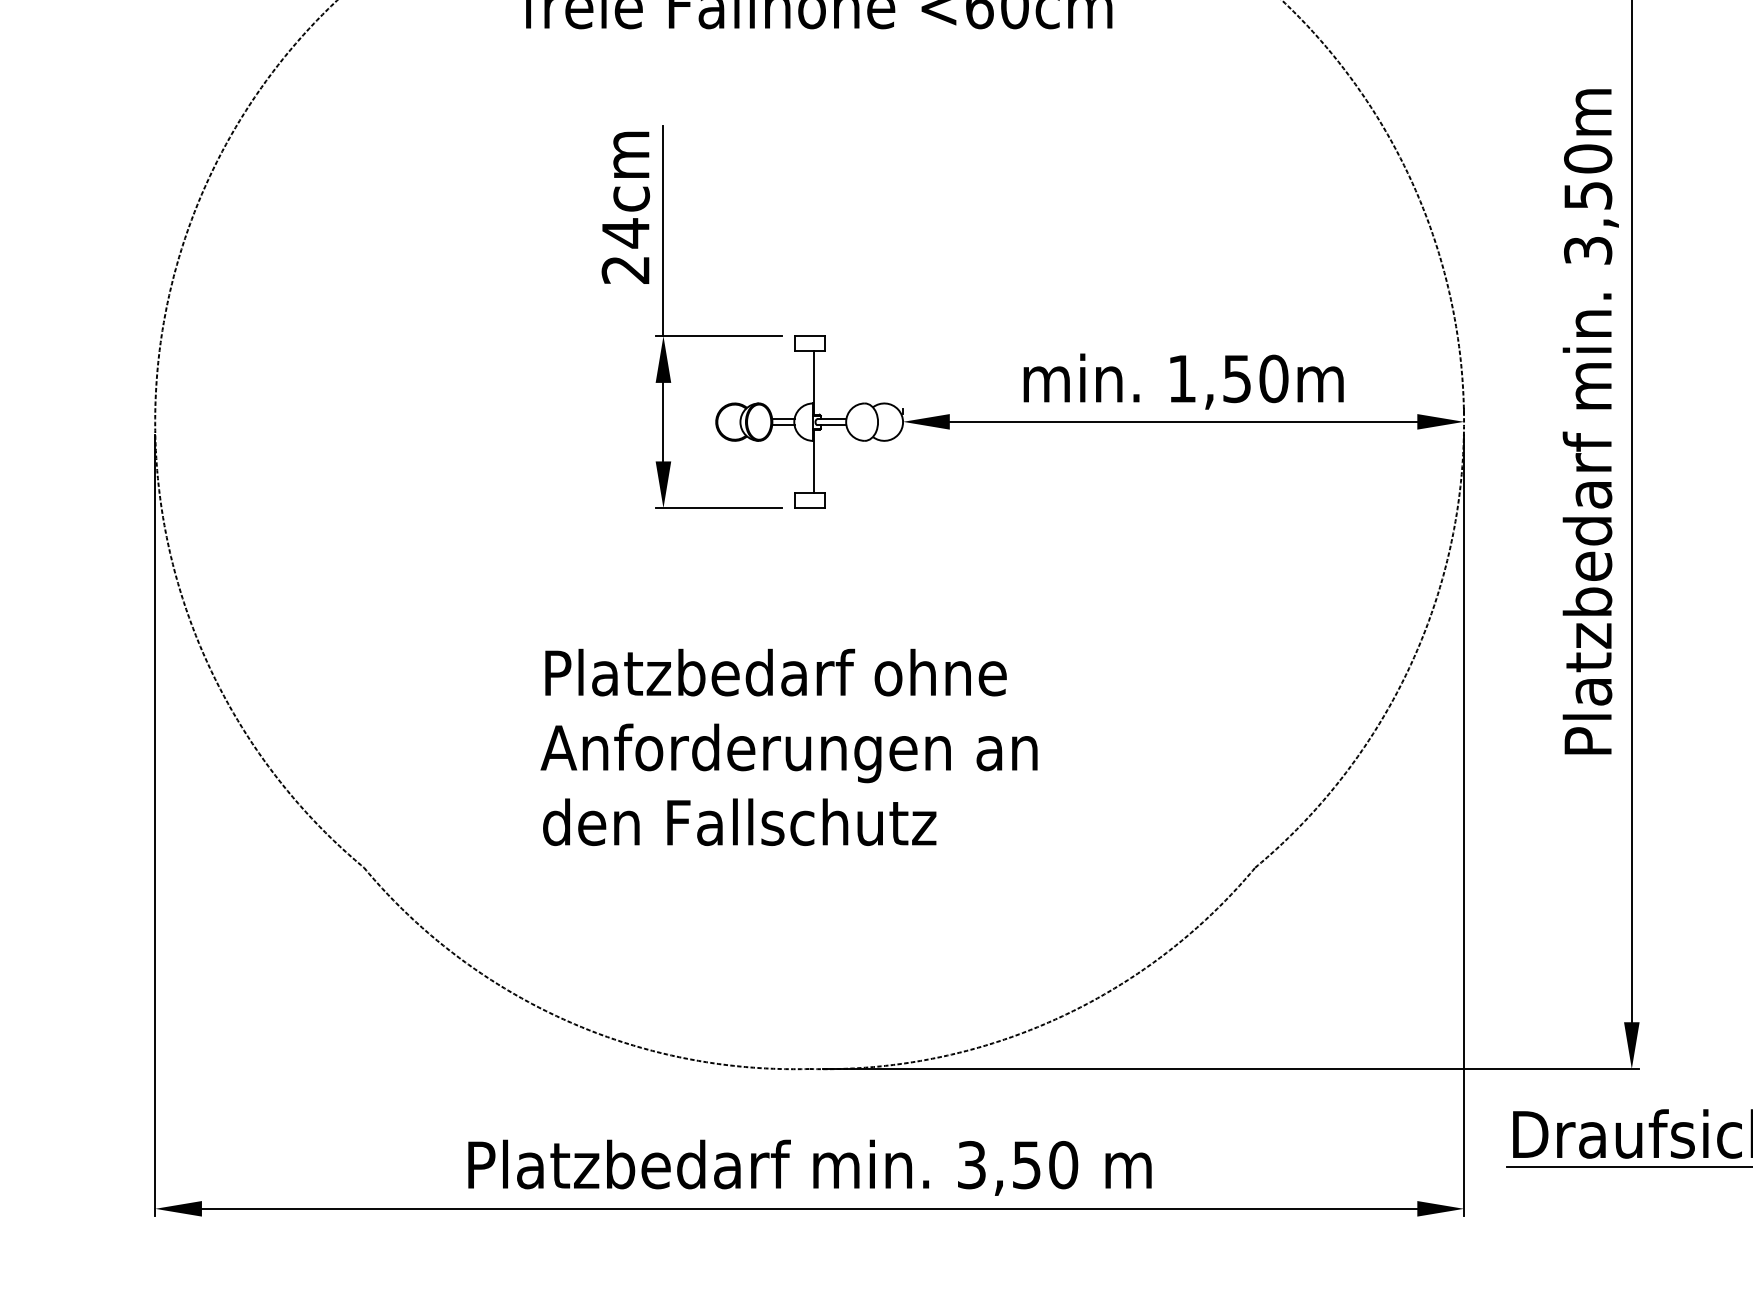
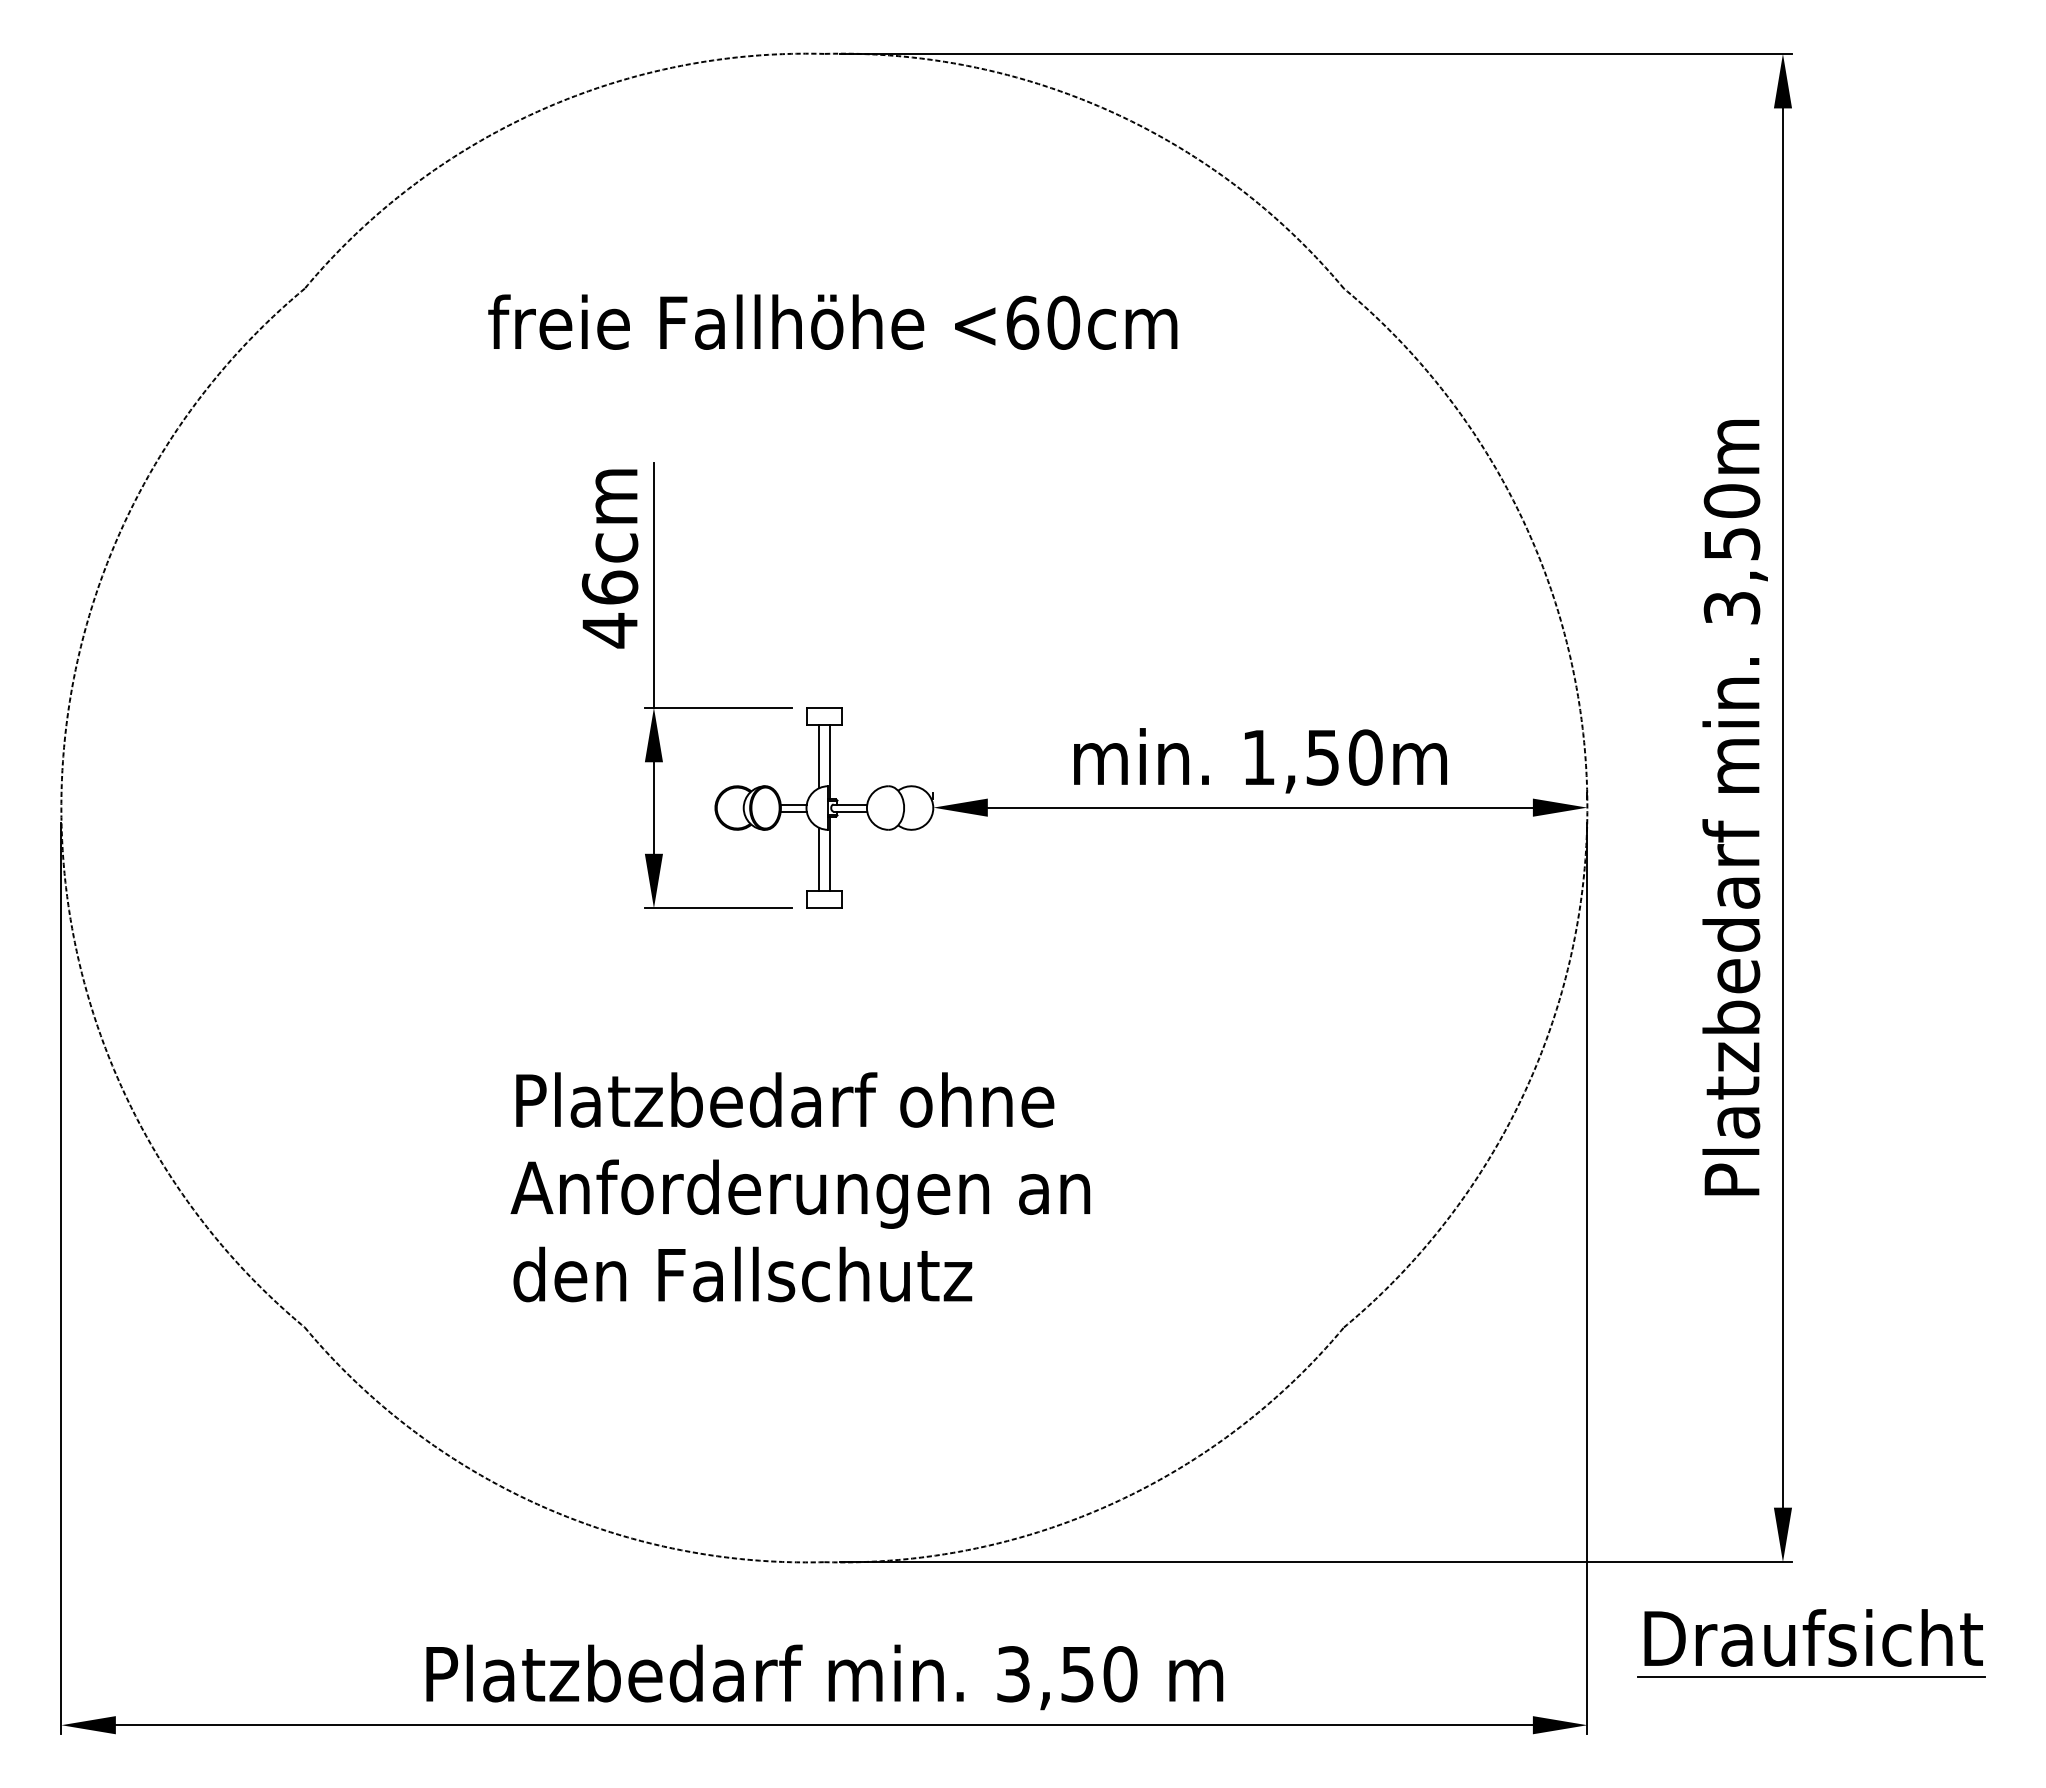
text: (625, 251) -> (609, 609), 24cm -> 46cm
line: (804, 377) -> (818, 756), added
line: (804, 465) -> (818, 858), added

